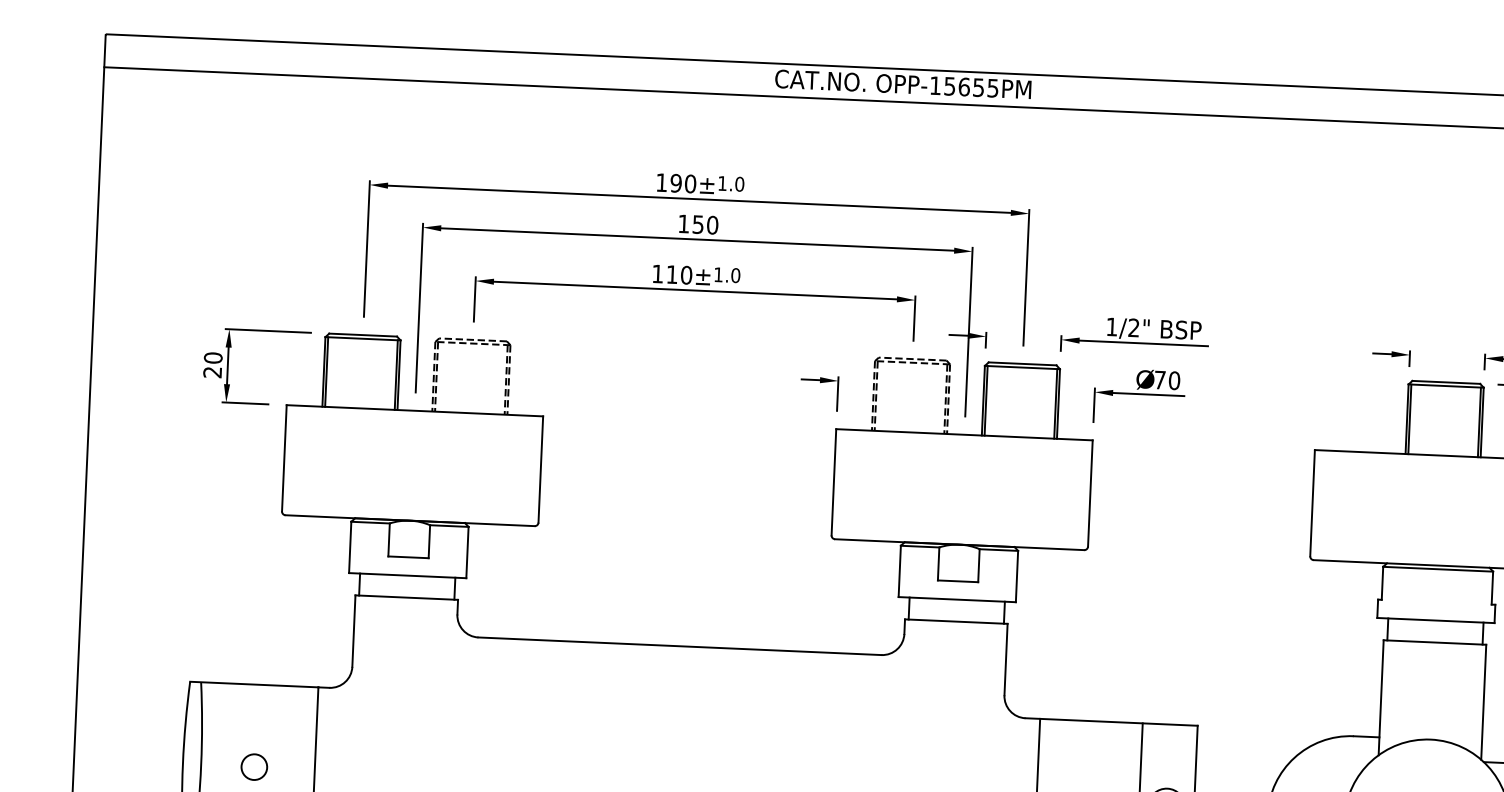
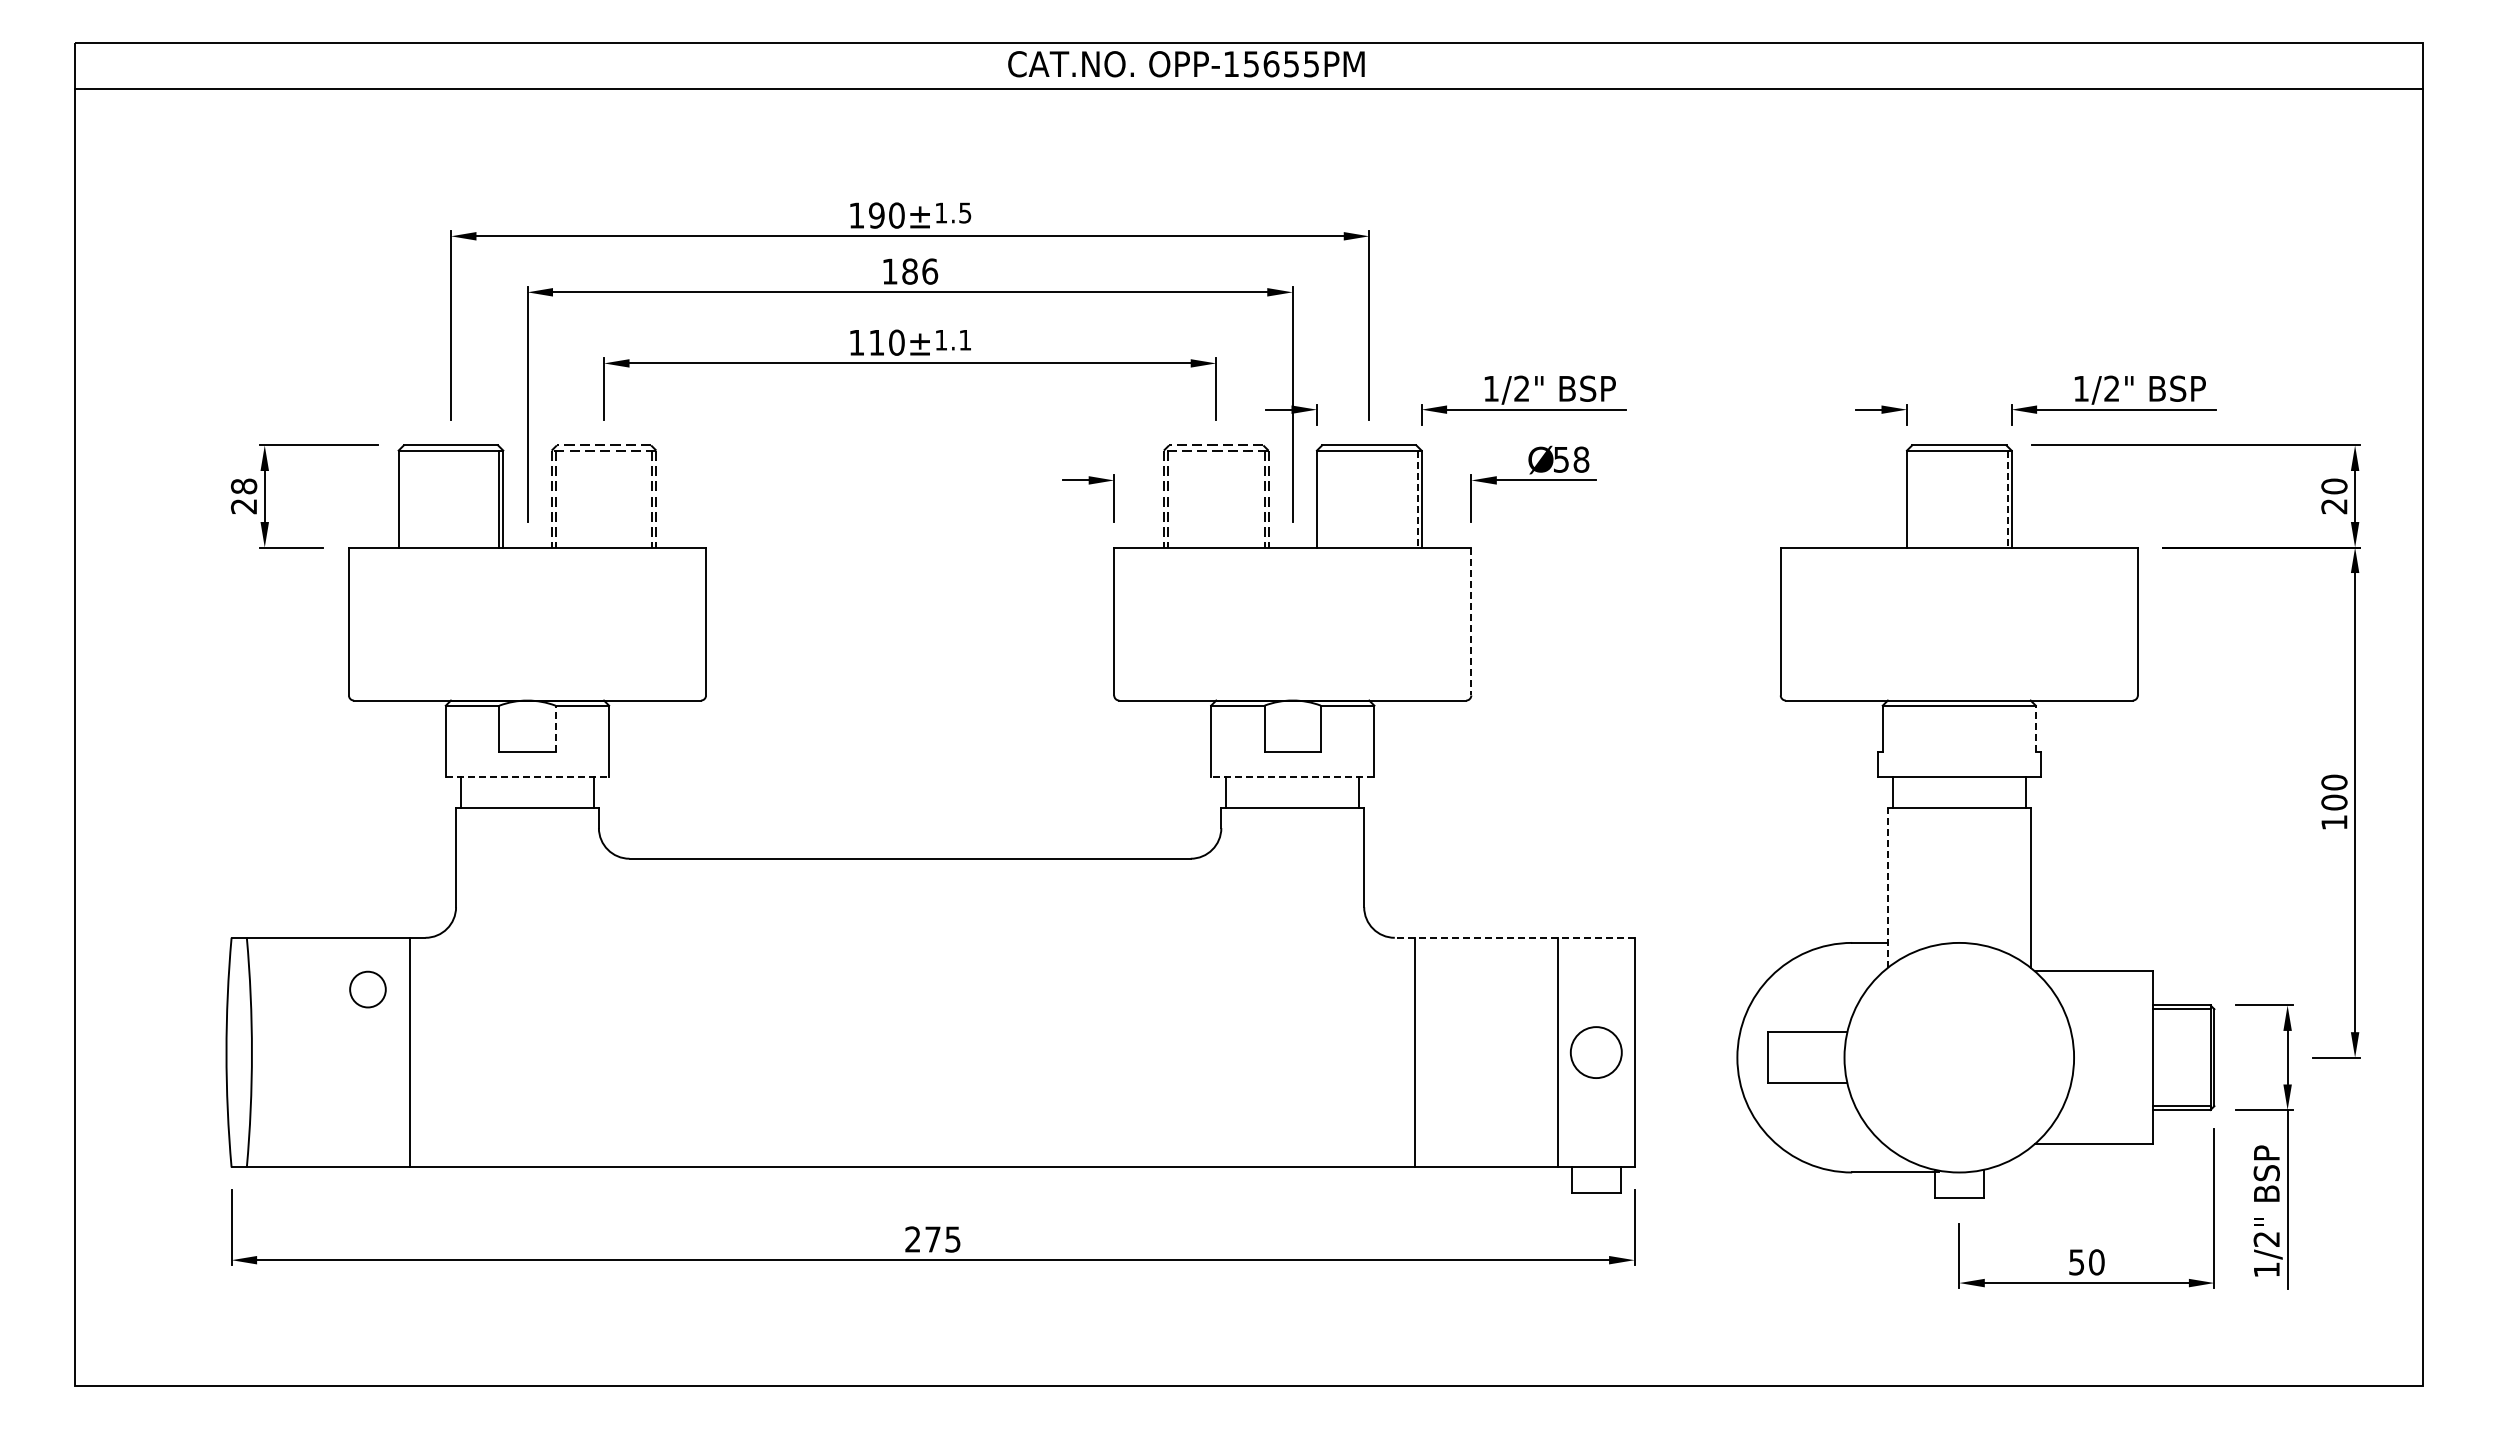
text: (739, 183) -> (965, 212), 1.0 -> 1.5
text: (705, 224) -> (920, 271), 150 -> 186
text: (735, 275) -> (965, 339), 1.0 -> 1.1
text: (212, 358) -> (243, 486), 20 -> 28
line: (326, 371) -> (402, 498), removed
text: (1167, 380) -> (1571, 459), 70 -> 58
line: (985, 400) -> (1320, 498), removed
line: (1055, 404) -> (1417, 499), solid -> dashed
line: (1409, 418) -> (1910, 498), removed
line: (1479, 422) -> (2007, 499), solid -> dashed
line: (1090, 493) -> (1471, 621), solid -> dashed
line: (429, 541) -> (555, 728), solid -> dashed
line: (407, 575) -> (527, 777), solid -> dashed
line: (1492, 588) -> (2035, 728), solid -> dashed
line: (957, 599) -> (1292, 777), solid -> dashed
line: (1380, 697) -> (1887, 887), solid -> dashed
line: (1111, 721) -> (1514, 937), solid -> dashed
circle: (254, 767) -> (367, 989), moved

